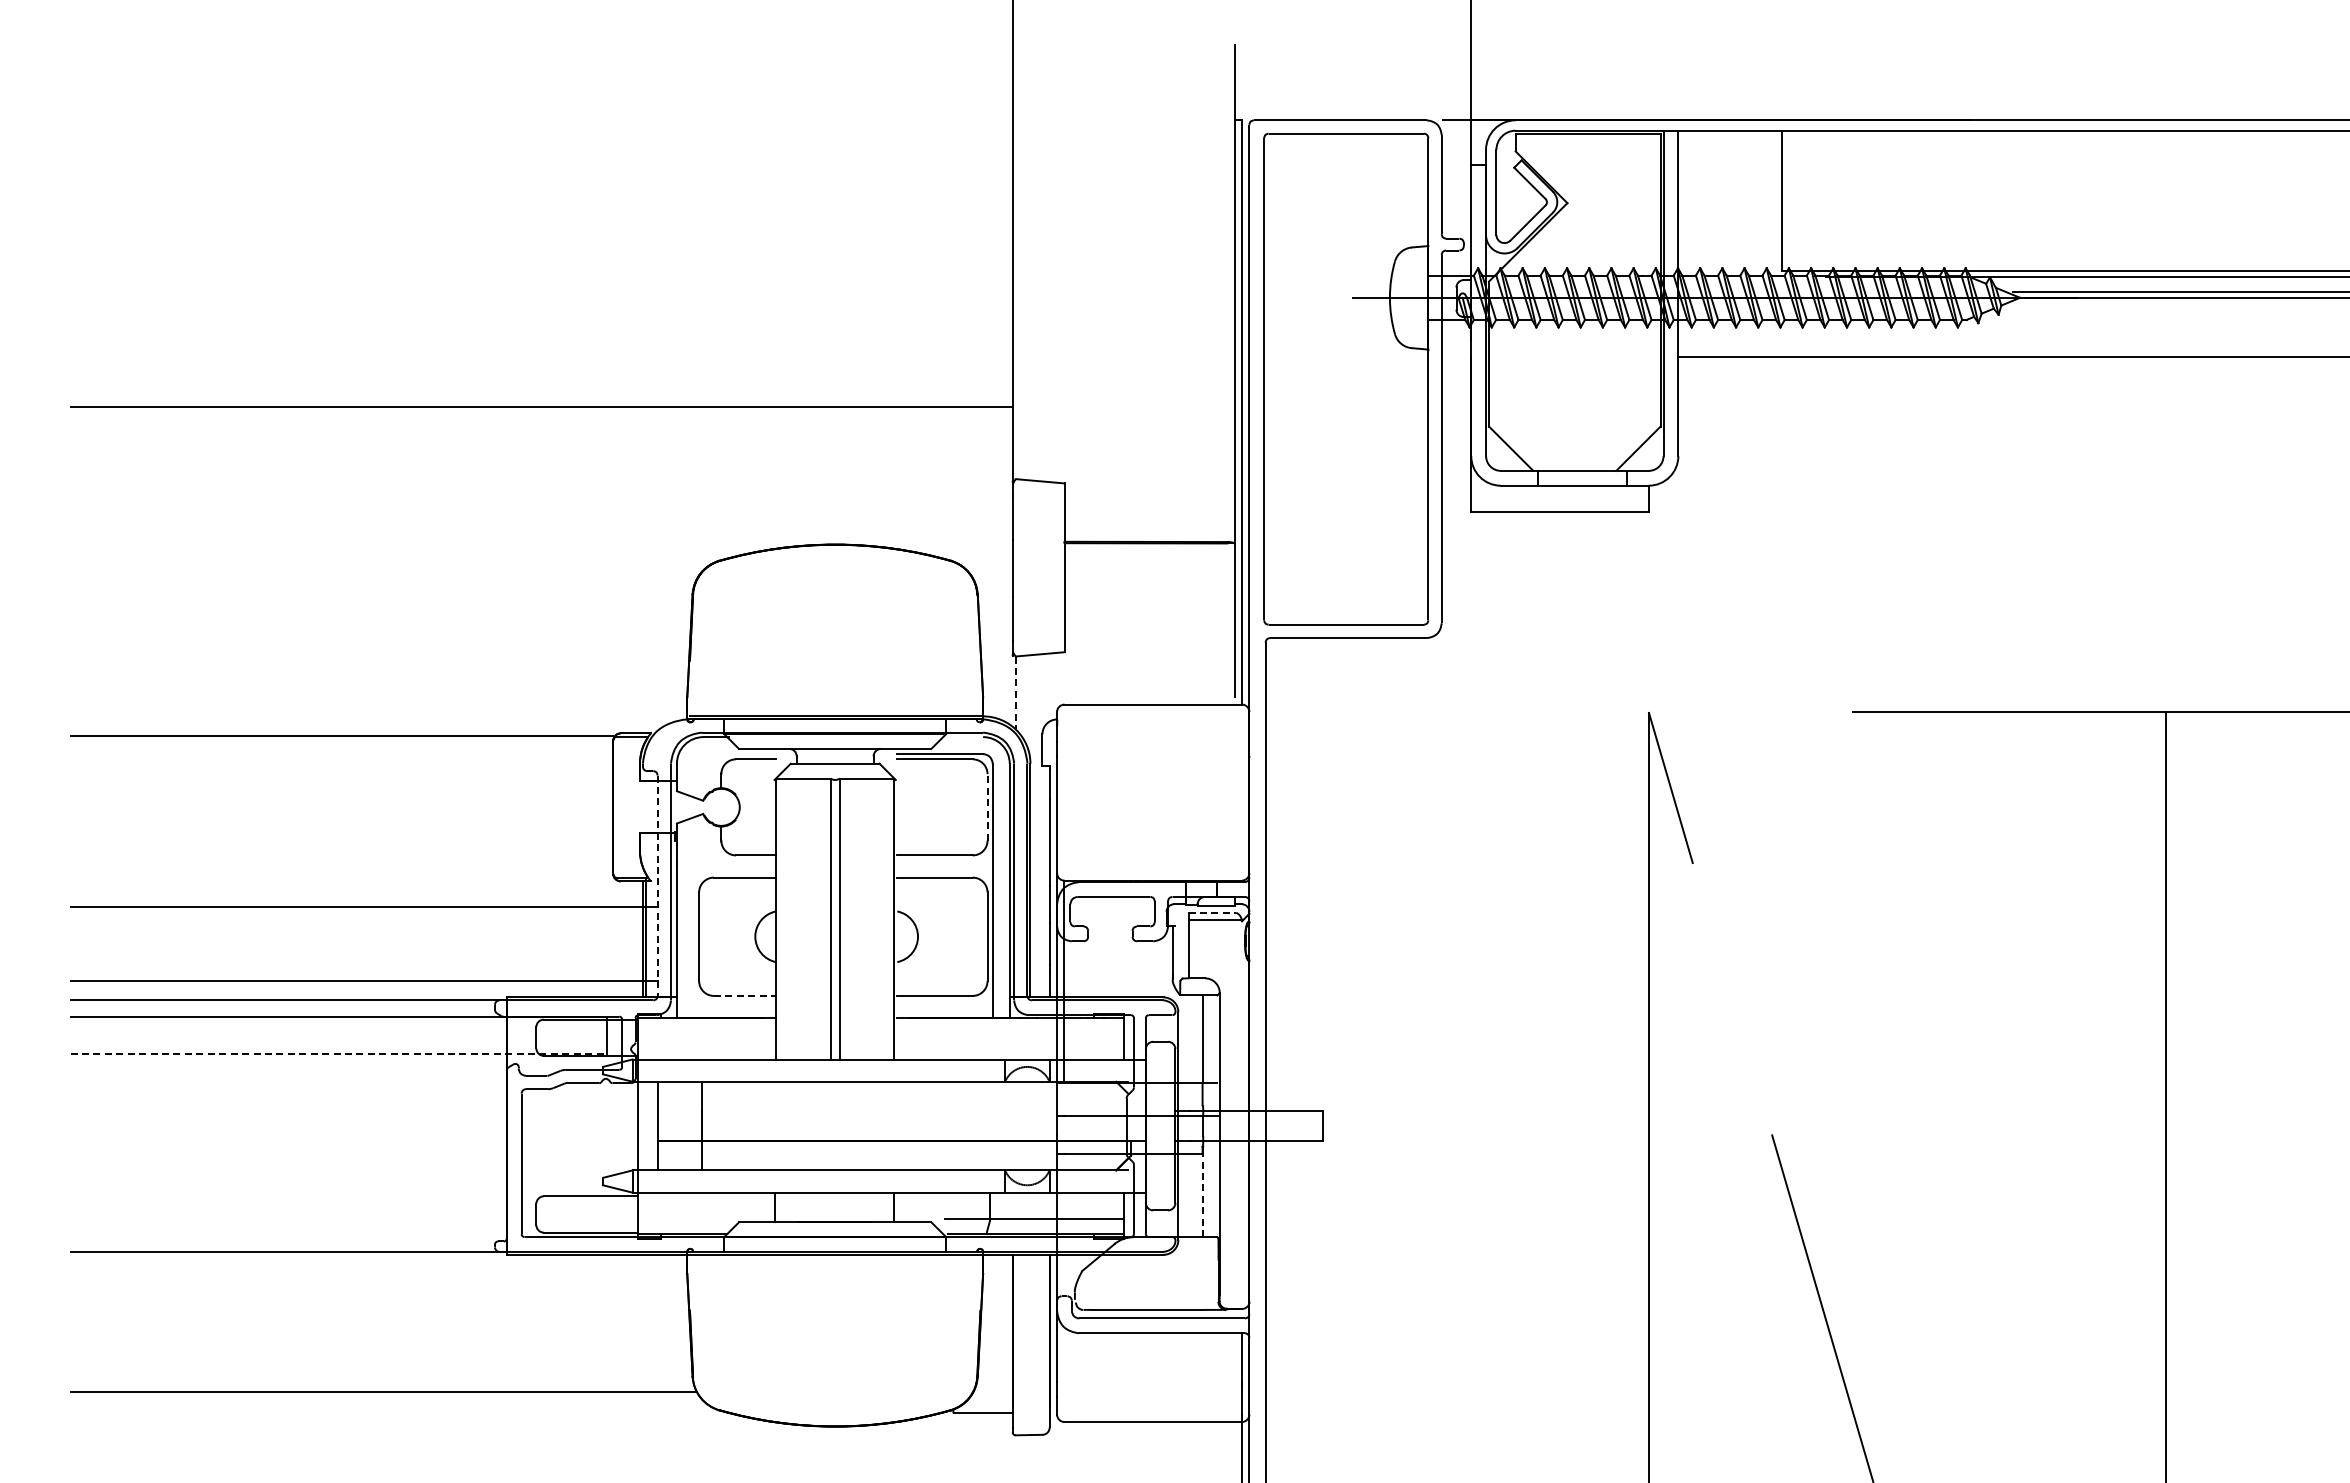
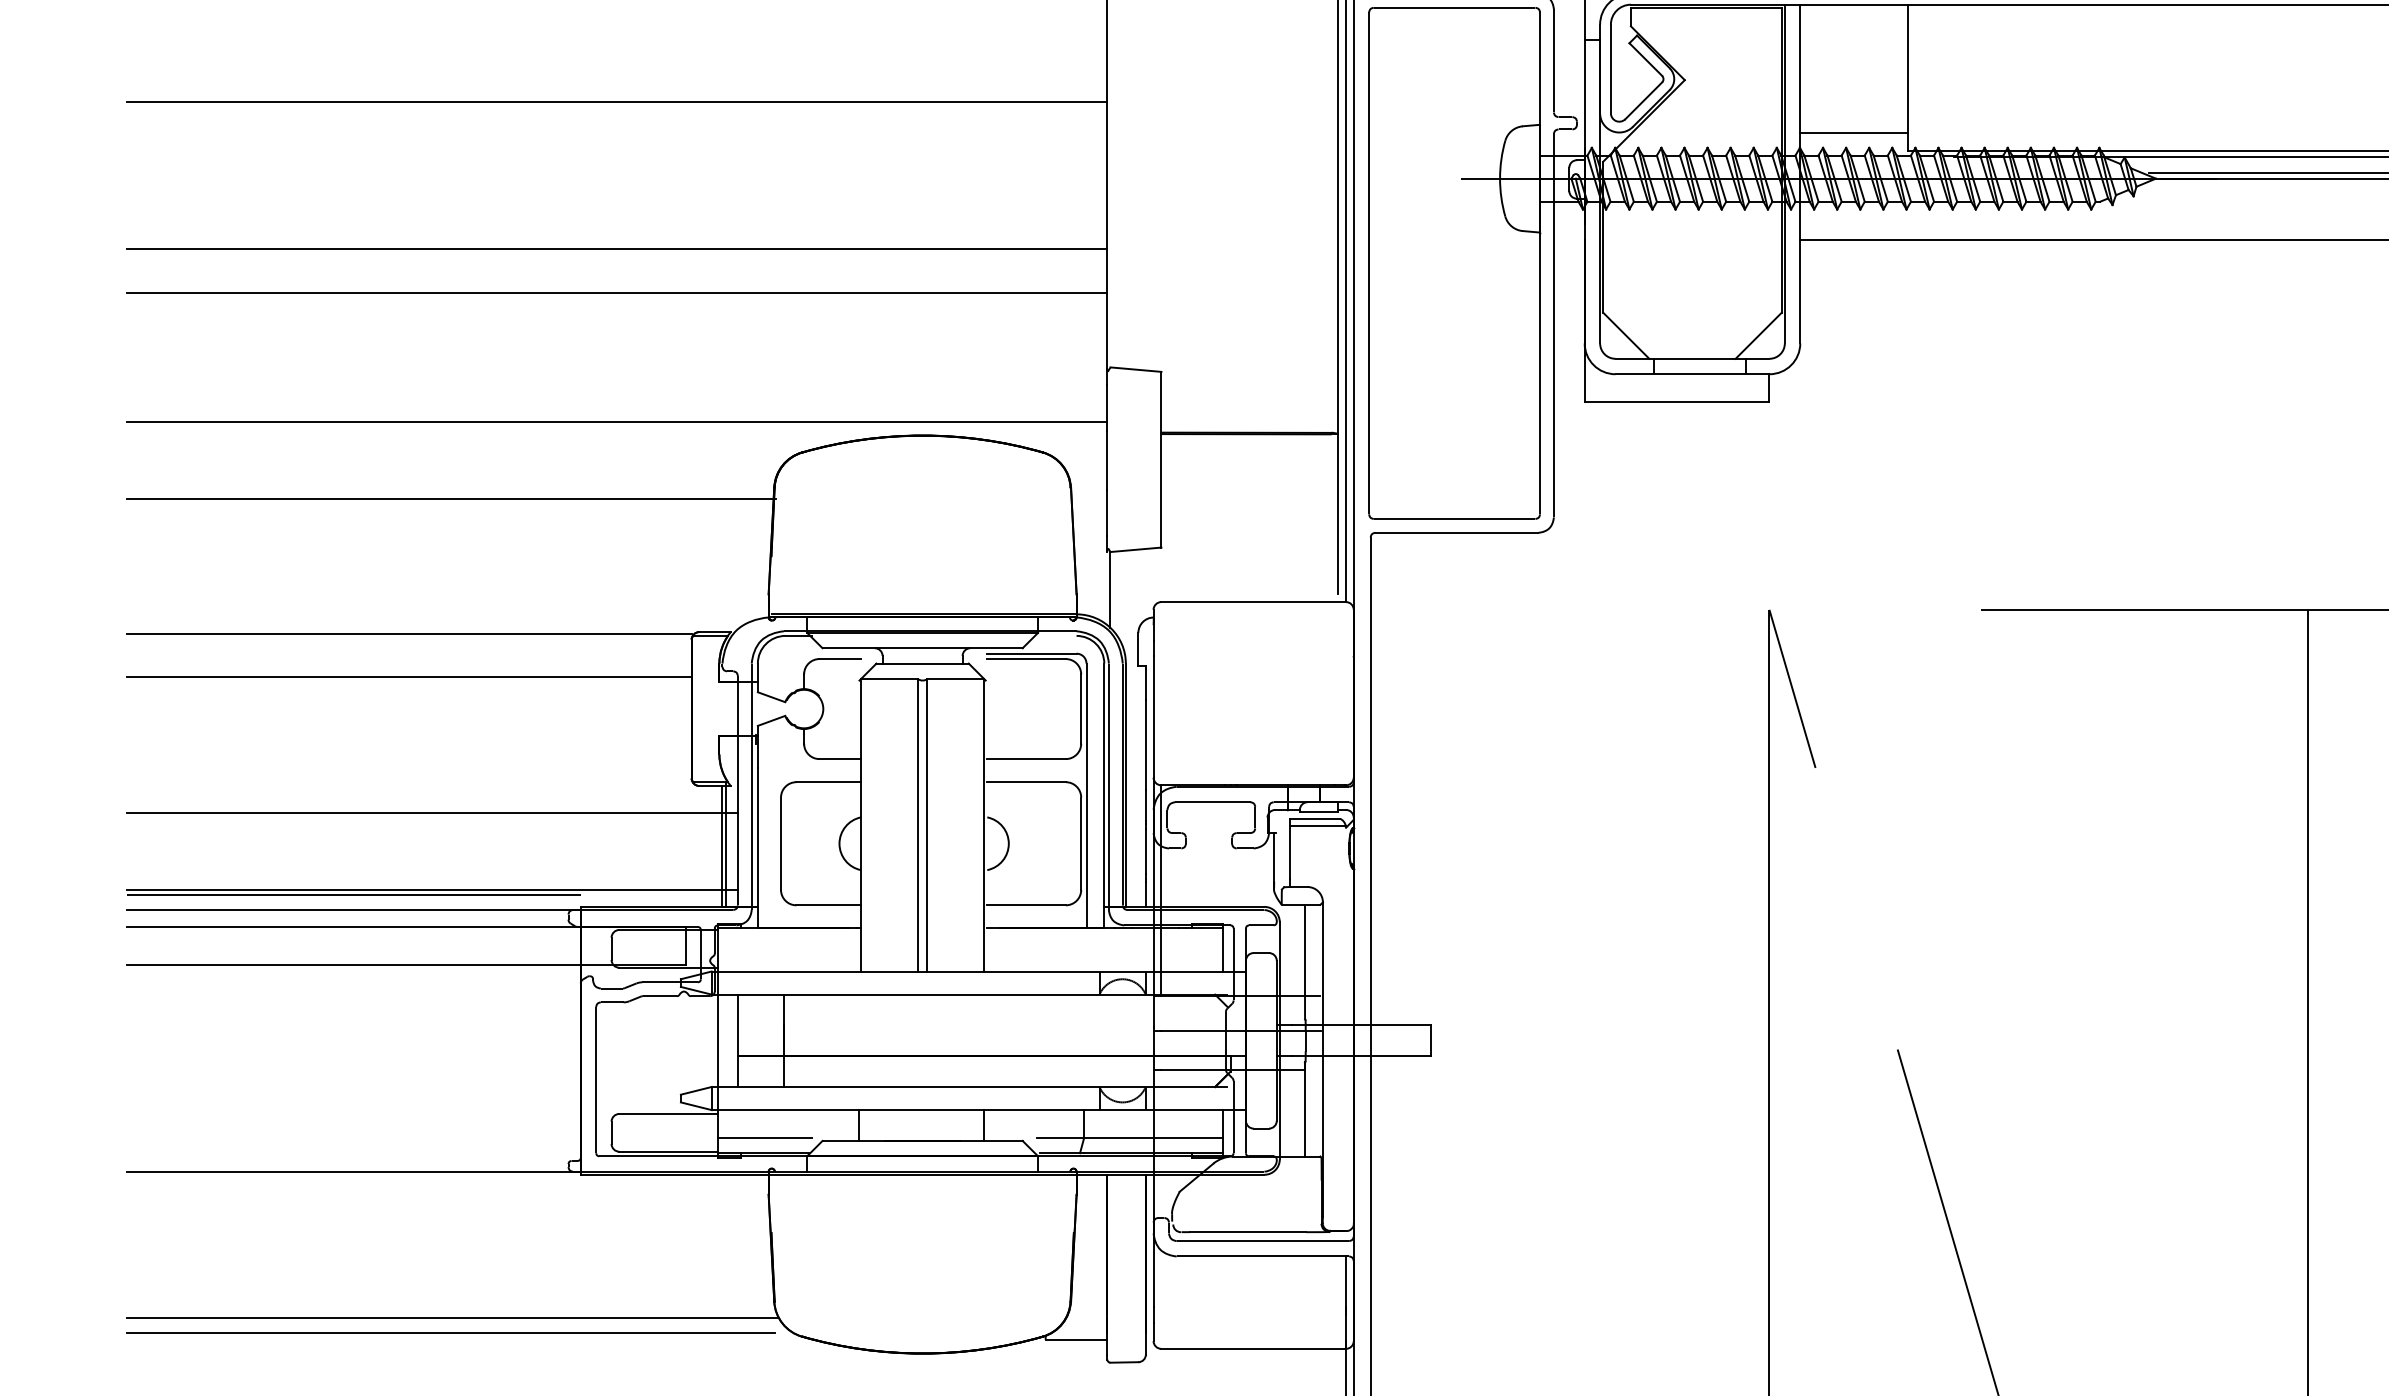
line: (541, 223) -> (616, 101), added
line: (1729, 253) -> (1853, 132), added
line: (541, 365) -> (616, 249), added
line: (541, 531) -> (616, 421), added
line: (382, 605) -> (451, 498), added
line: (1015, 693) -> (1110, 590), dashed -> solid
line: (341, 777) -> (408, 677), added
line: (987, 806) -> (1081, 708), dashed -> solid
line: (657, 886) -> (737, 791), dashed -> solid
line: (1212, 912) -> (1315, 818), dashed -> solid
line: (288, 985) -> (353, 894), added
line: (745, 995) -> (829, 904), dashed -> solid
line: (339, 1053) -> (406, 965), dashed -> solid
line: (1202, 1195) -> (1304, 1113), dashed -> solid
line: (683, 1219) -> (764, 1138), added
line: (382, 1406) -> (451, 1332), added

